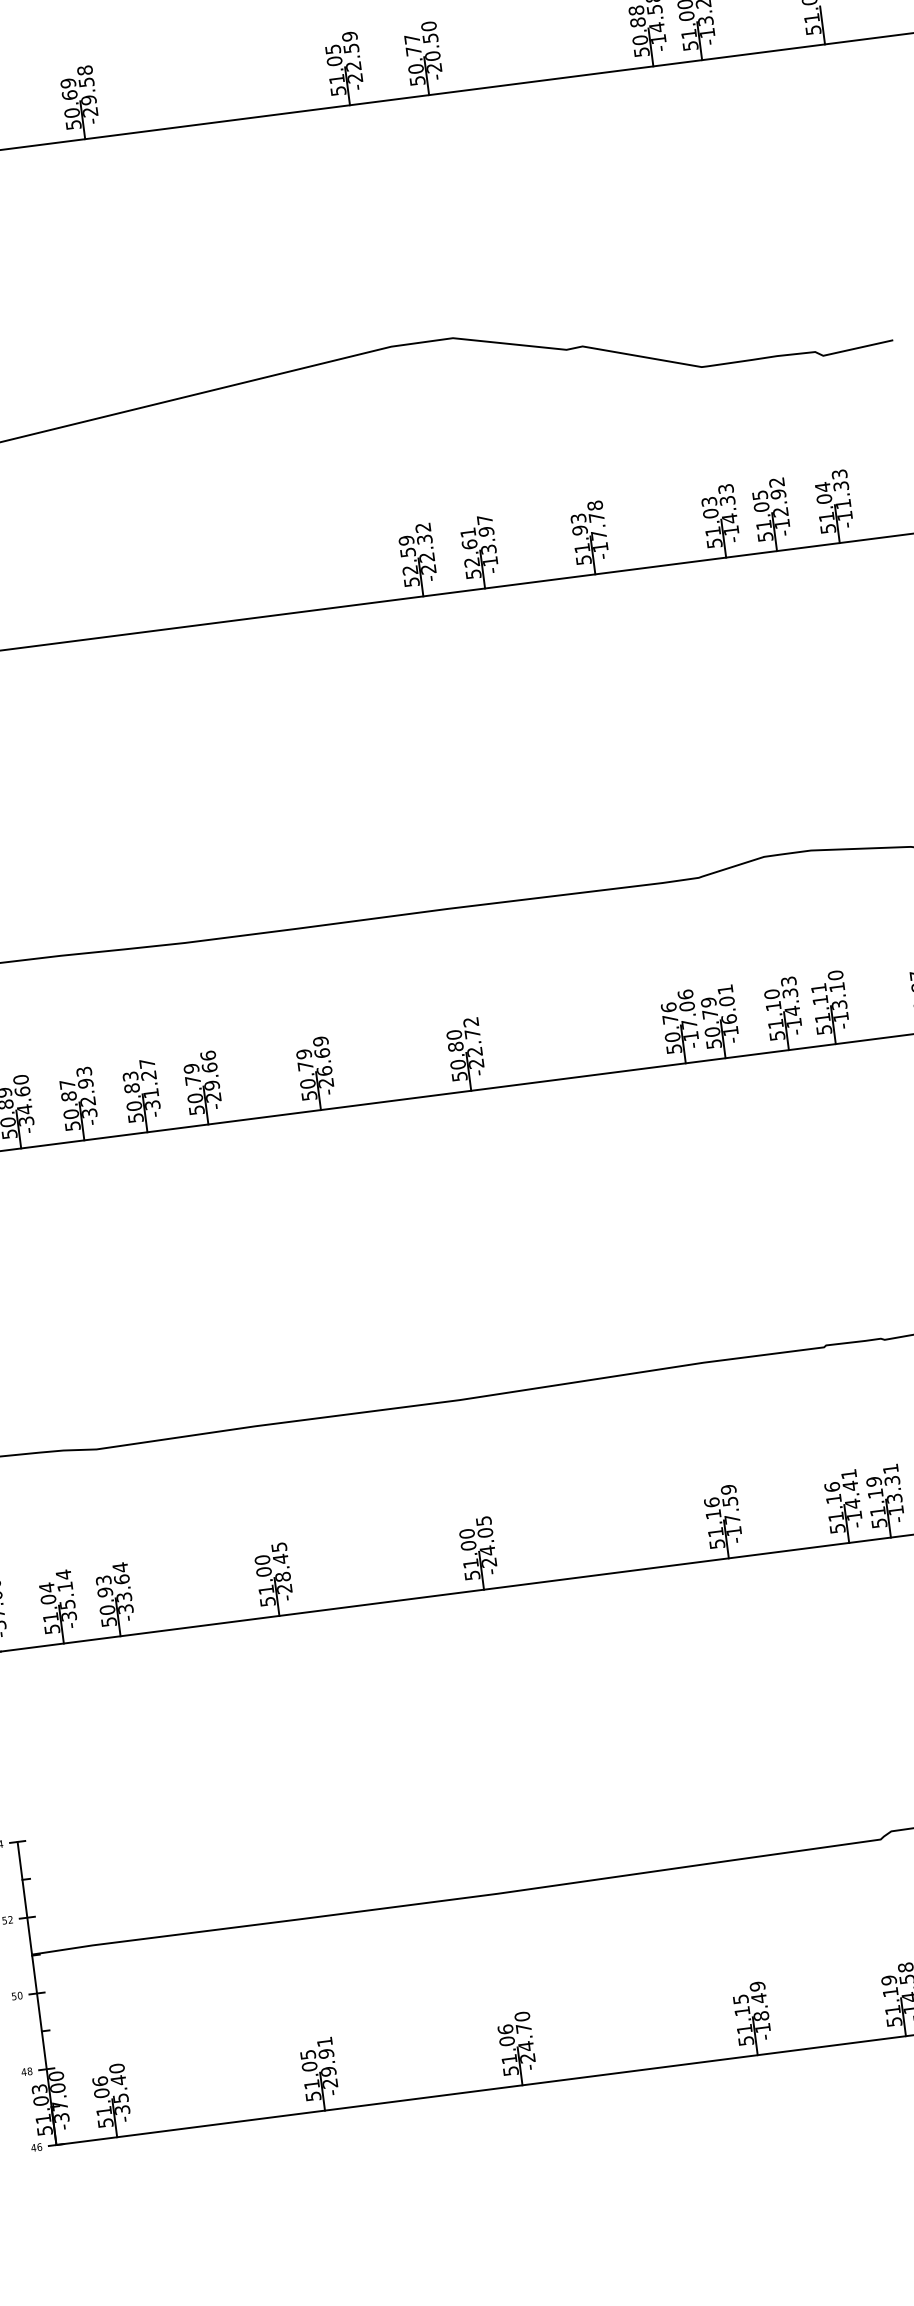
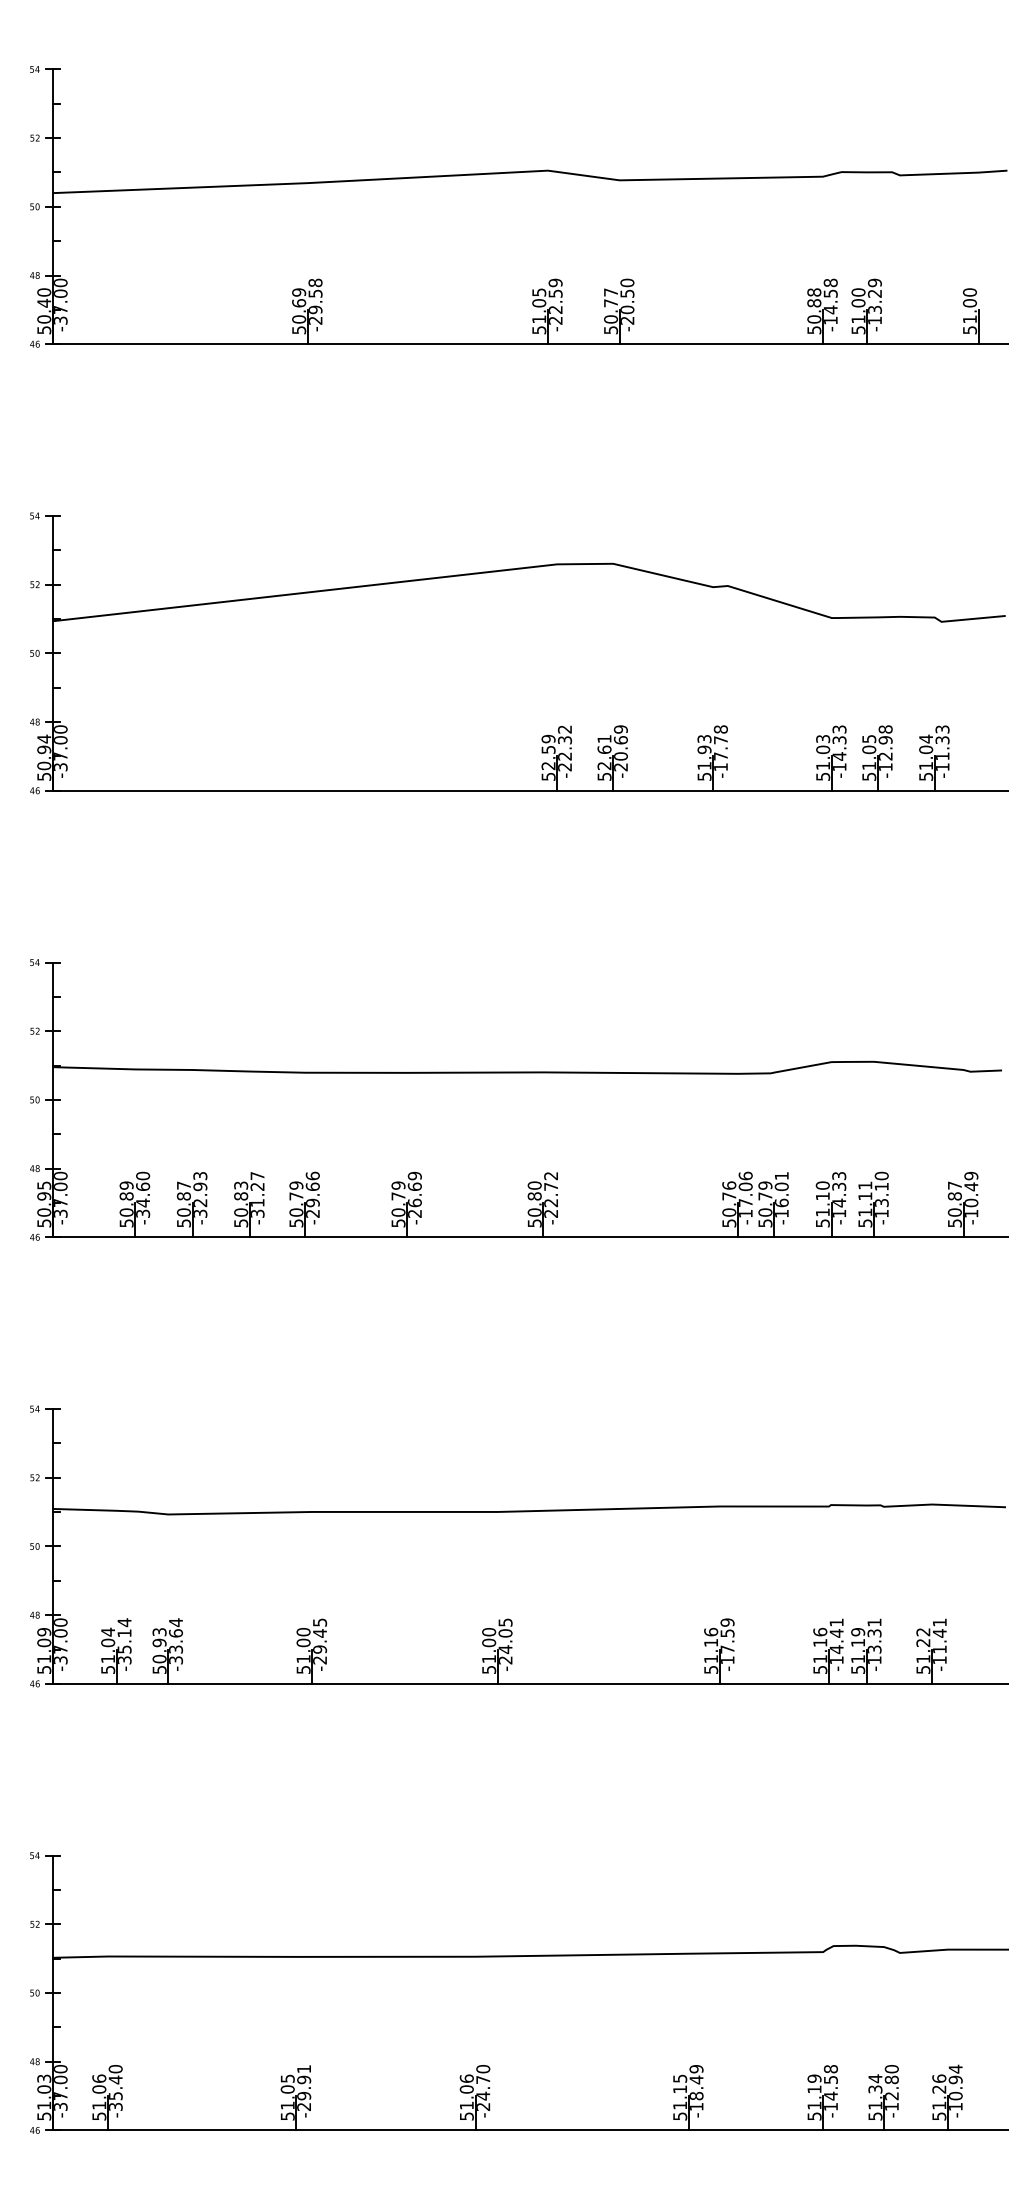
text: (776, 482) -> (885, 729), -12.92 -> -12.98
text: (487, 540) -> (620, 748), -13.97 -> -20.69
text: (283, 1576) -> (320, 1649), -28.45 -> -29.45

